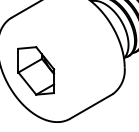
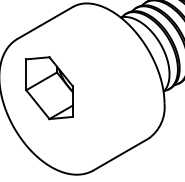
part: (36, 71) -> (49, 88), moved

